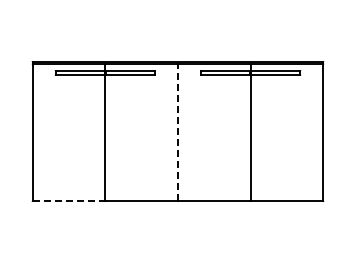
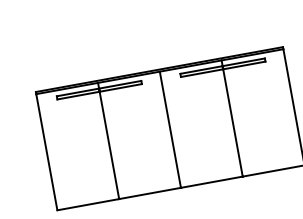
line: (178, 132) -> (170, 129), dashed -> solid
line: (69, 201) -> (88, 204), dashed -> solid

